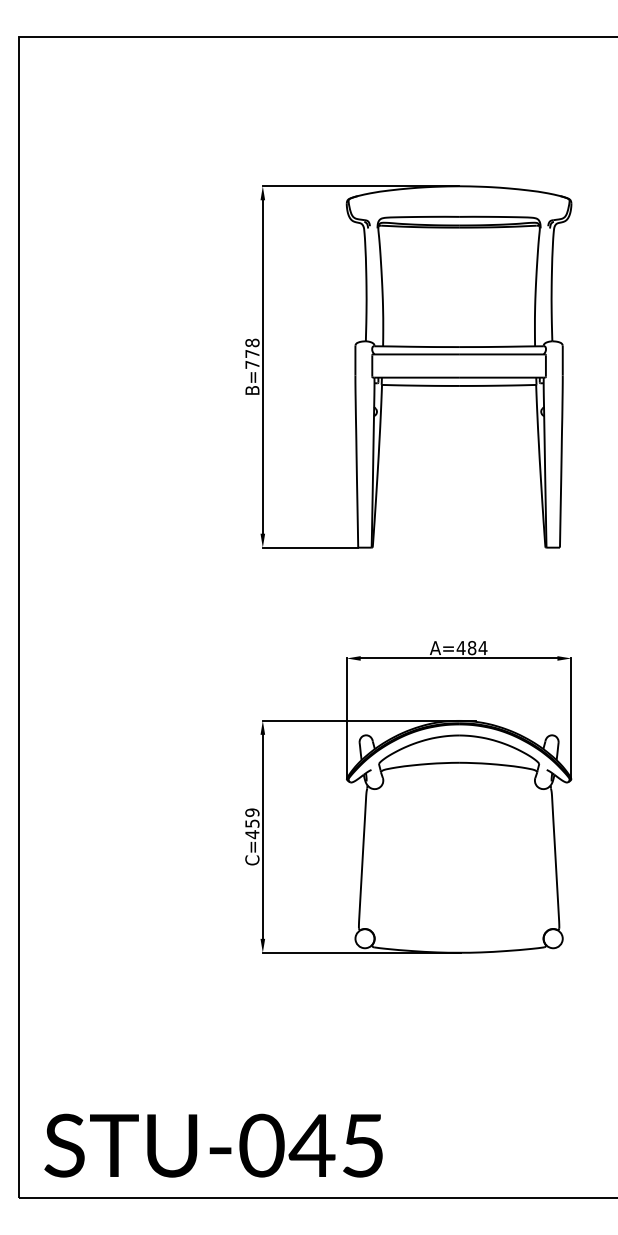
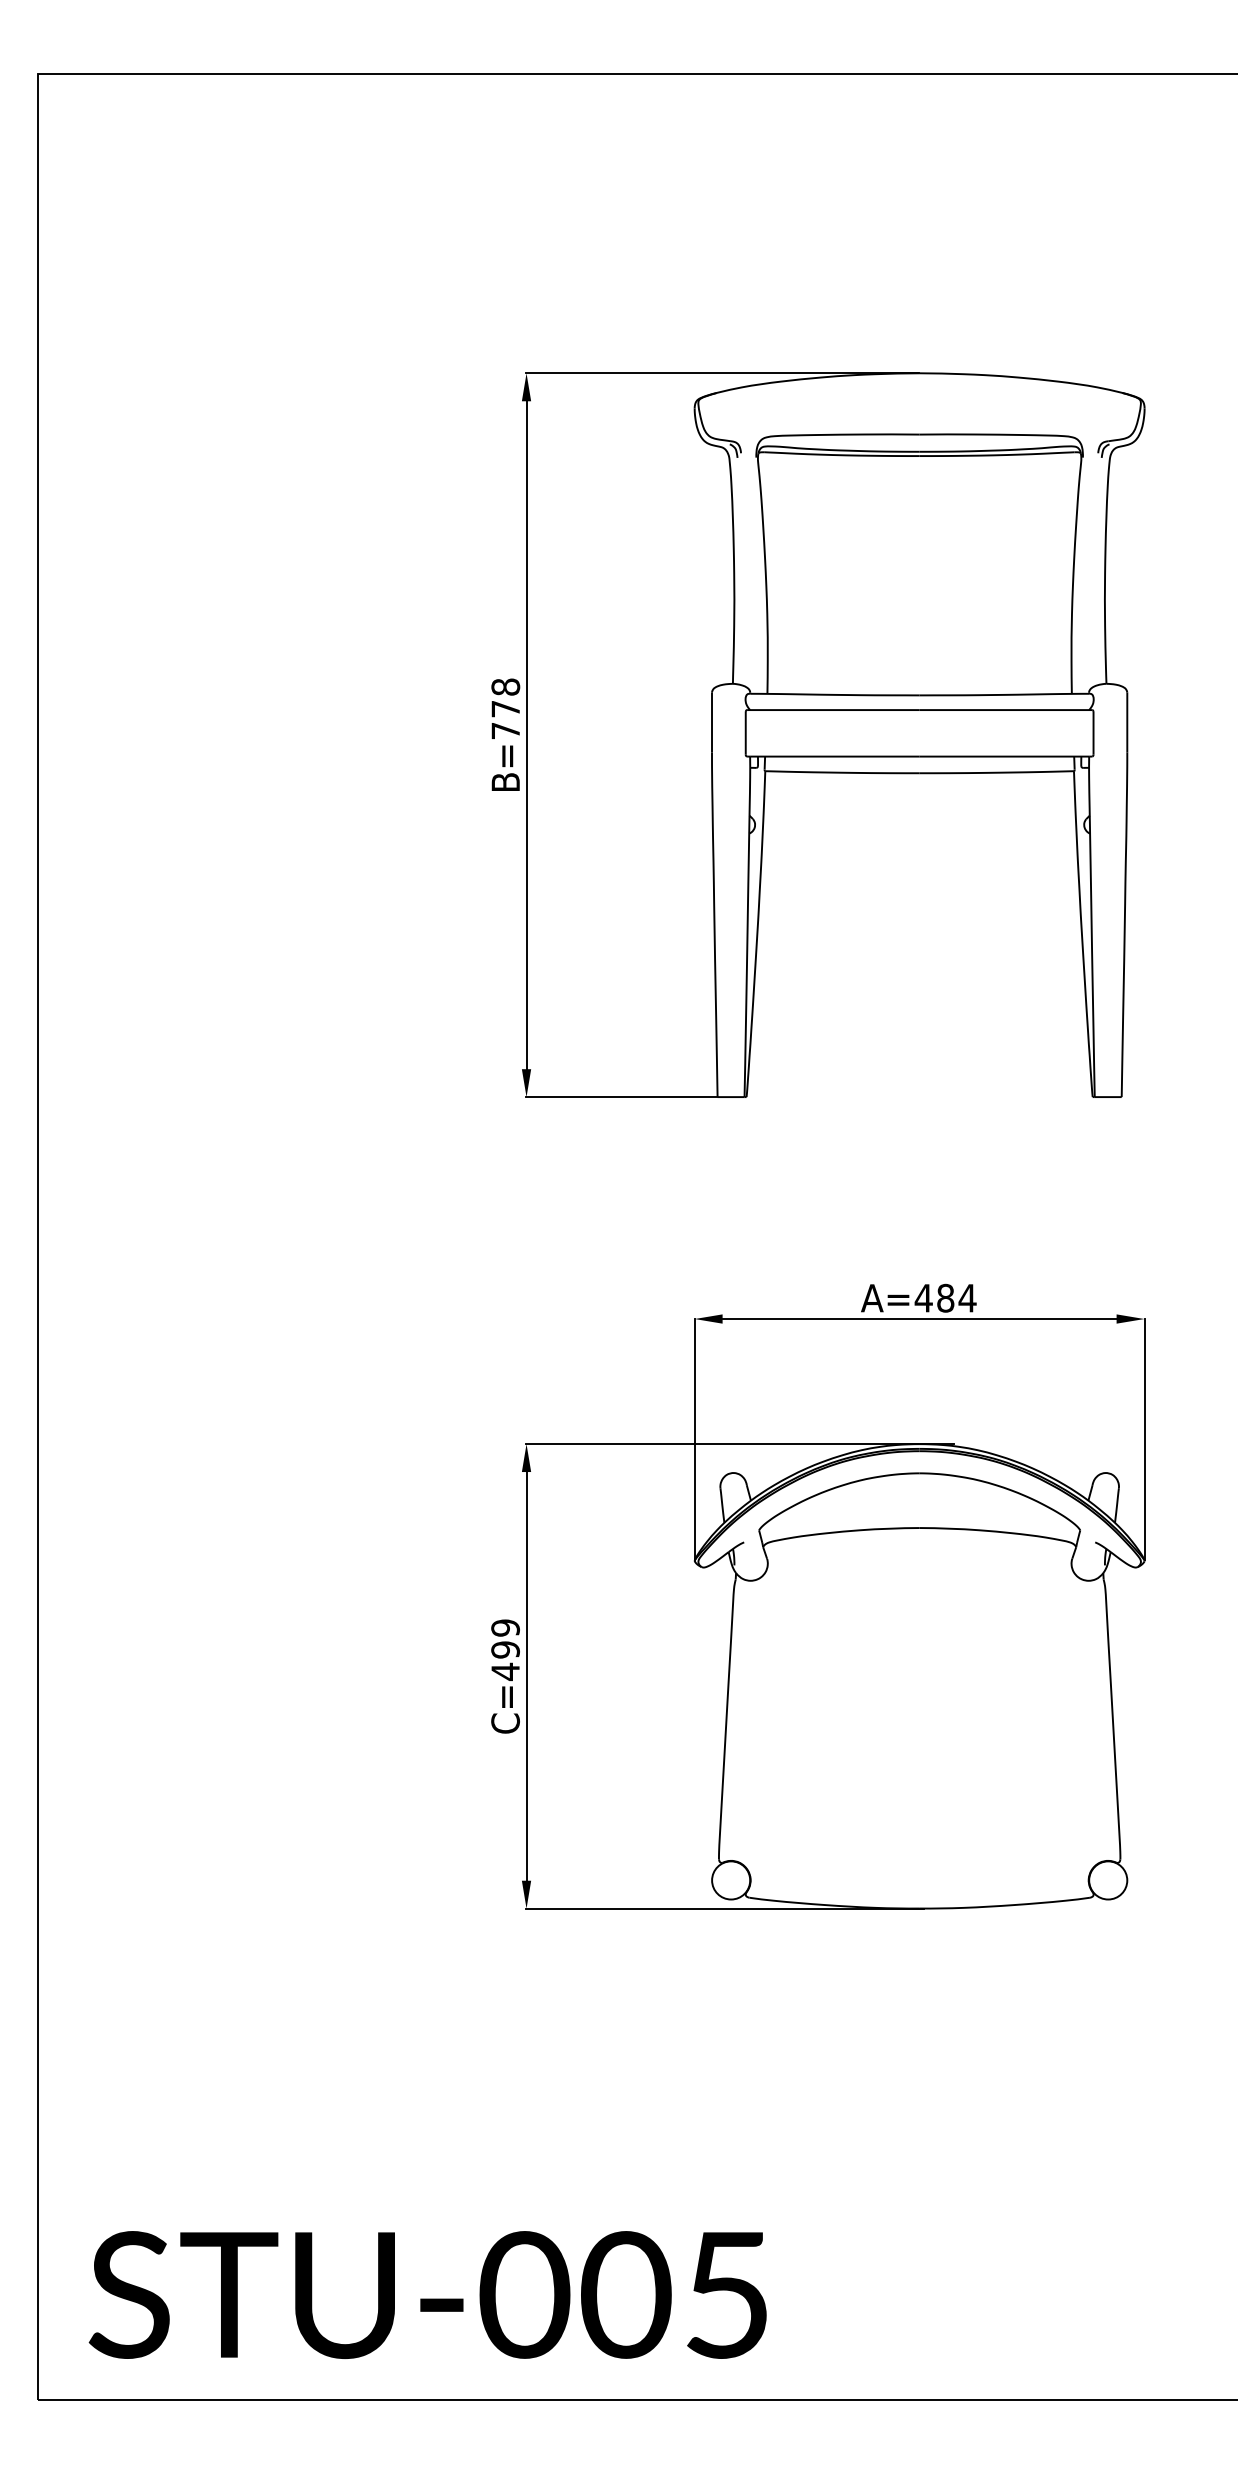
text: (252, 823) -> (505, 1649), C=459 -> C=499
text: (311, 1145) -> (624, 2294), STU-045 -> STU-005

